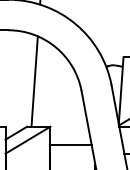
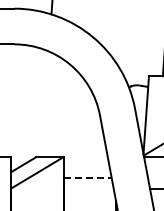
line: (34, 81) -> (44, 104), removed
line: (71, 145) -> (88, 178), solid -> dashed

